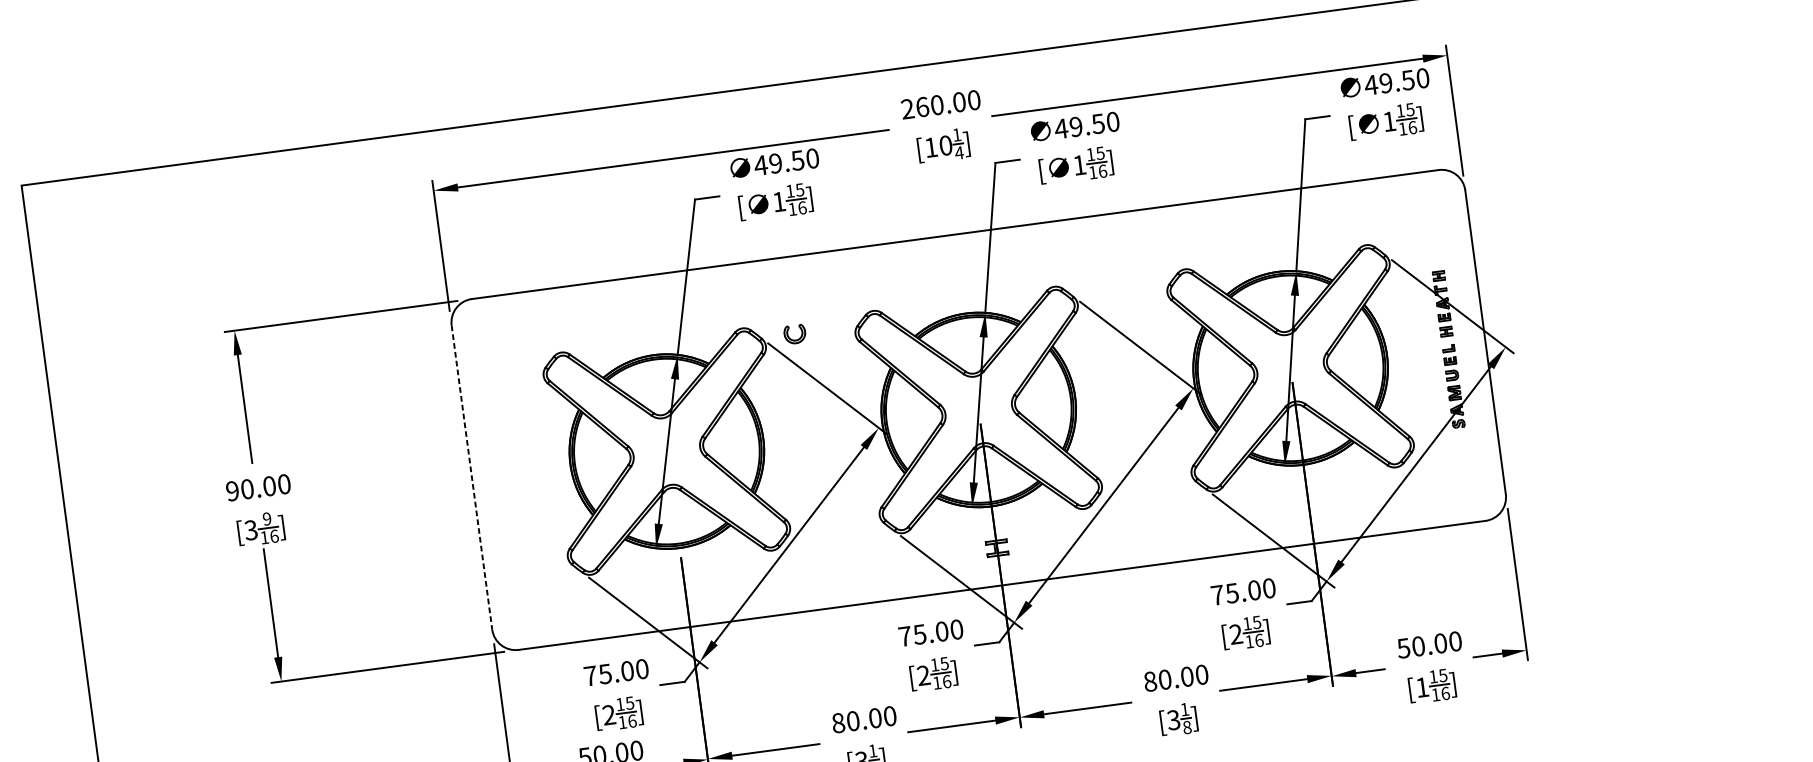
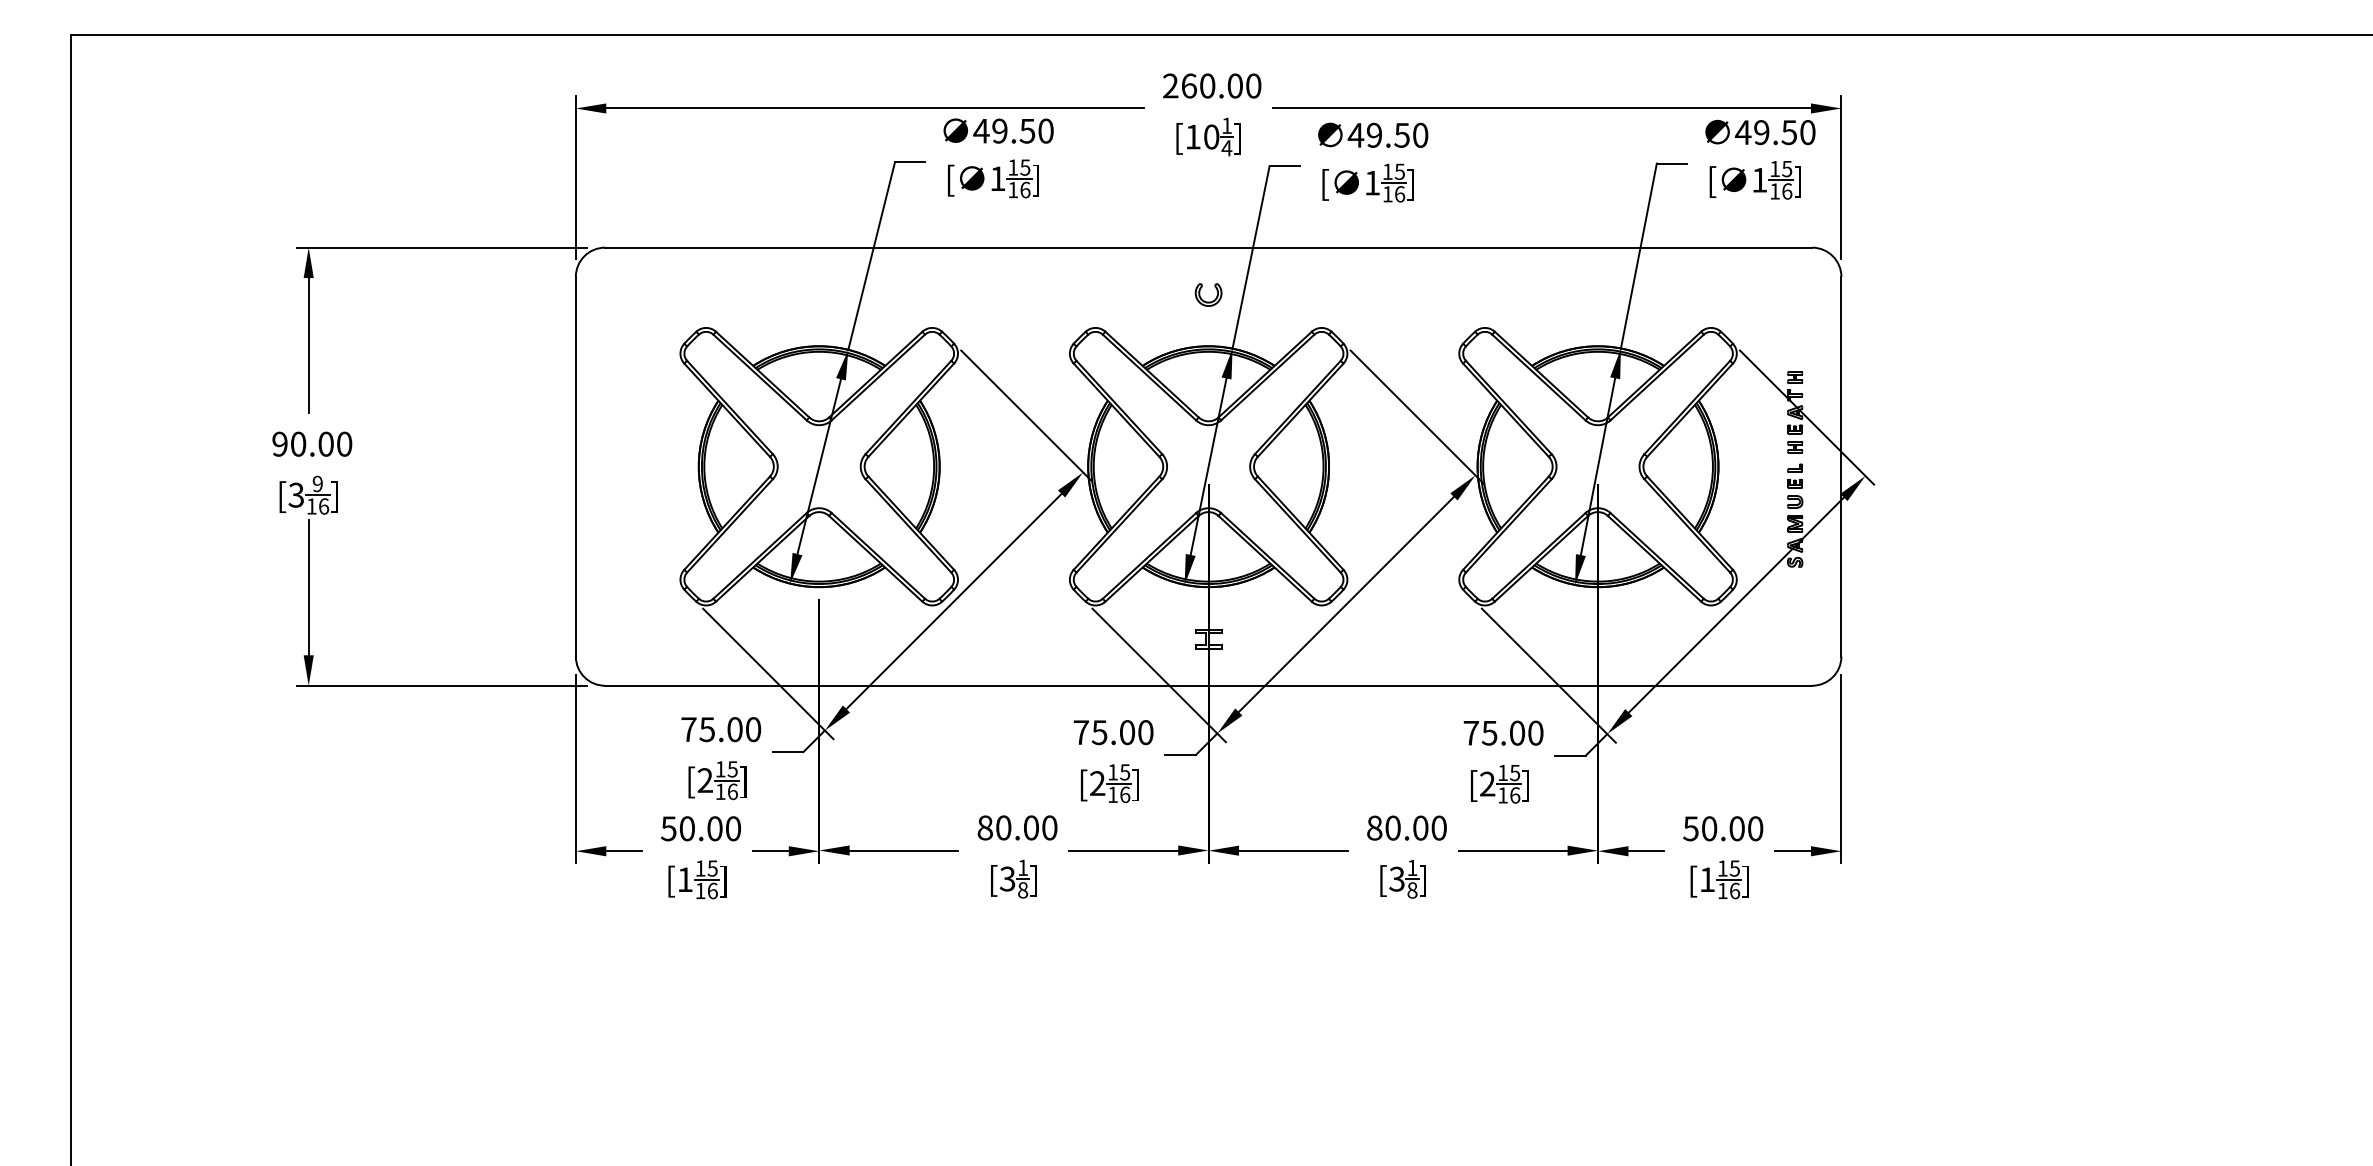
part: (795, 339) -> (1208, 301), moved
line: (471, 477) -> (575, 466), dashed -> solid

